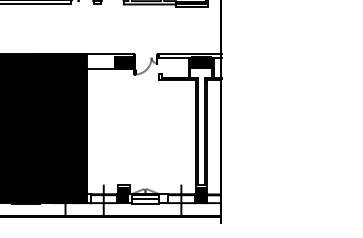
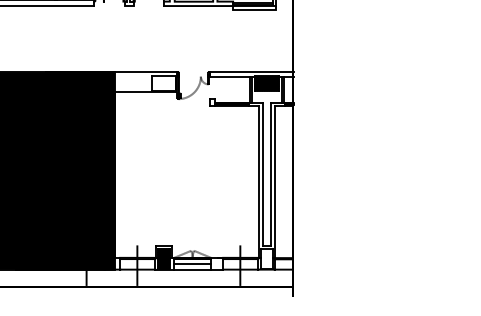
hatch: (123, 62) -> (163, 83), removed
hatch: (201, 194) -> (266, 258), removed

